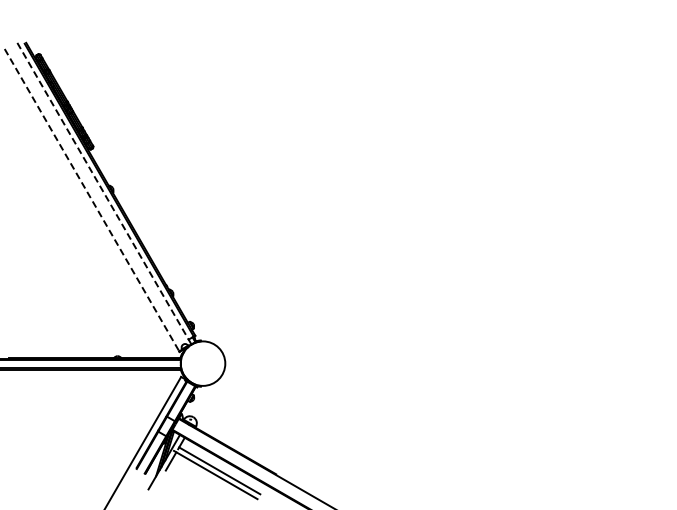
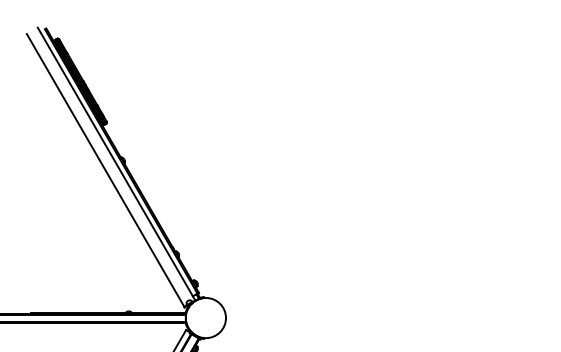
line: (104, 193) -> (116, 164), dashed -> solid
line: (91, 200) -> (105, 170), dashed -> solid

